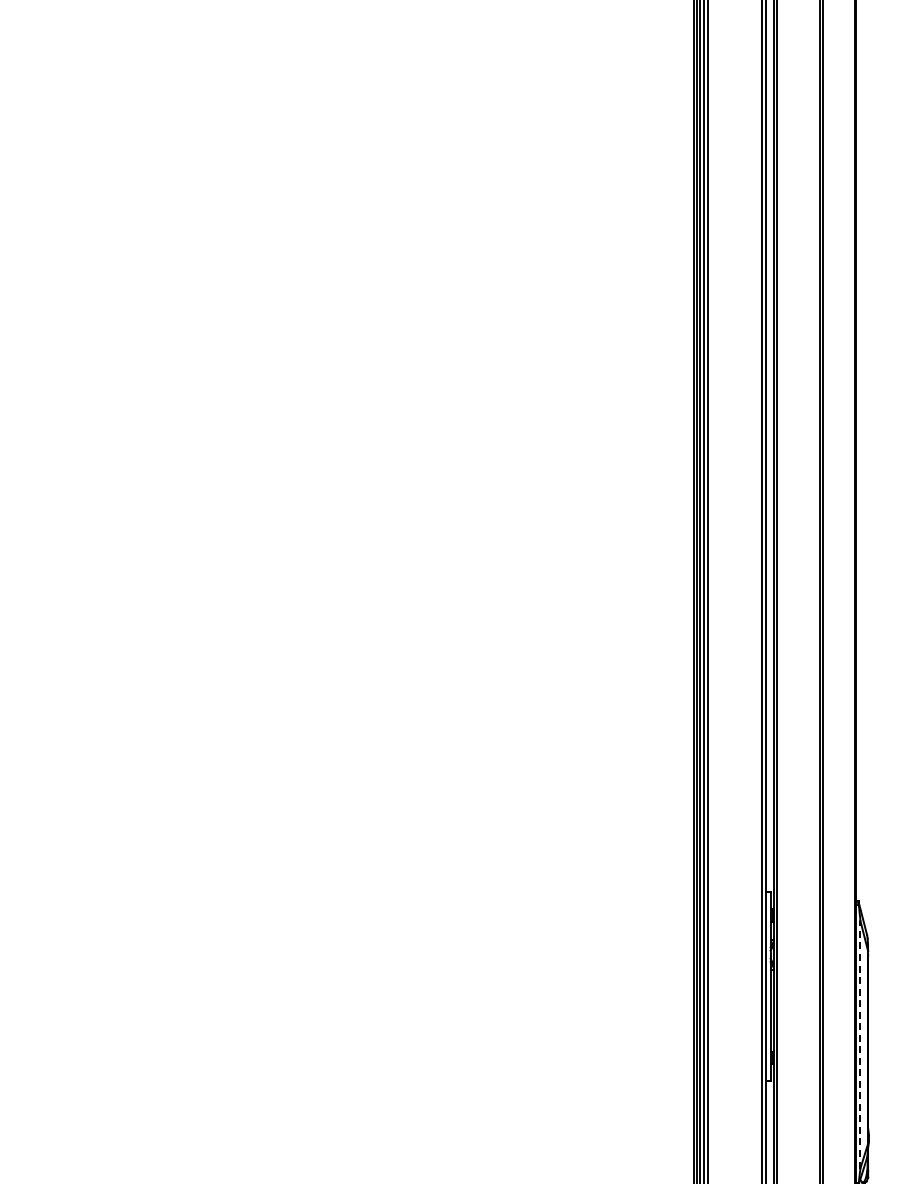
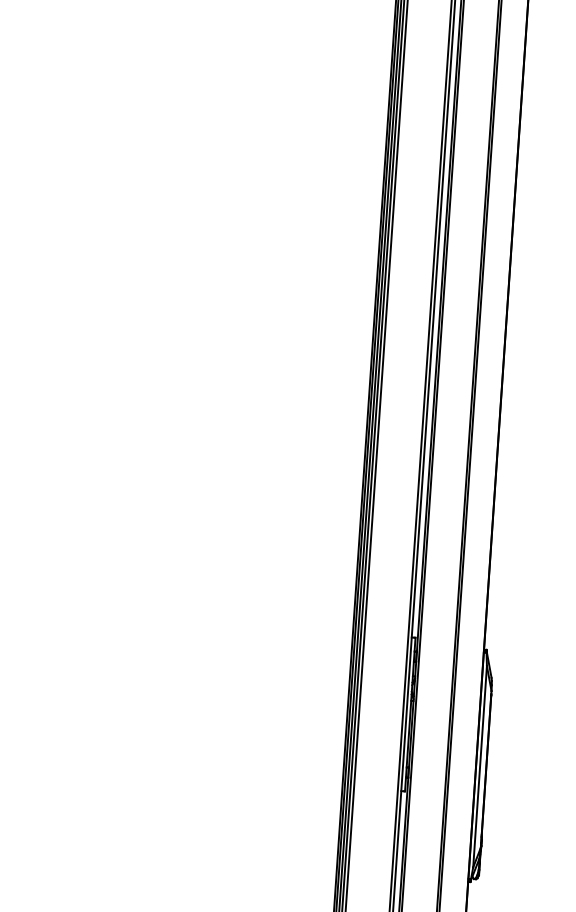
line: (860, 1044) -> (480, 766), dashed -> solid

